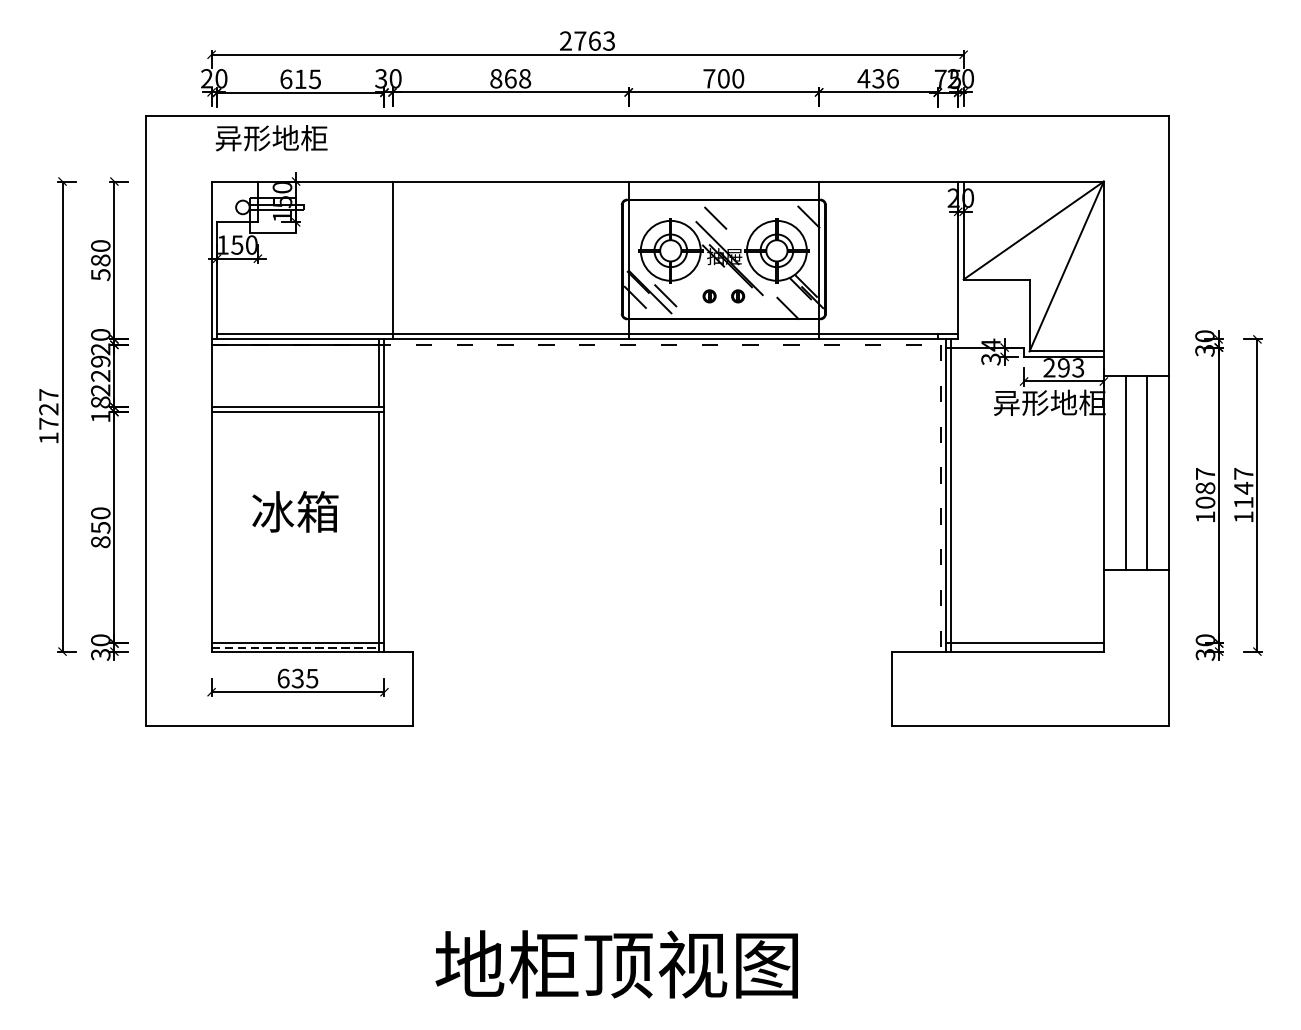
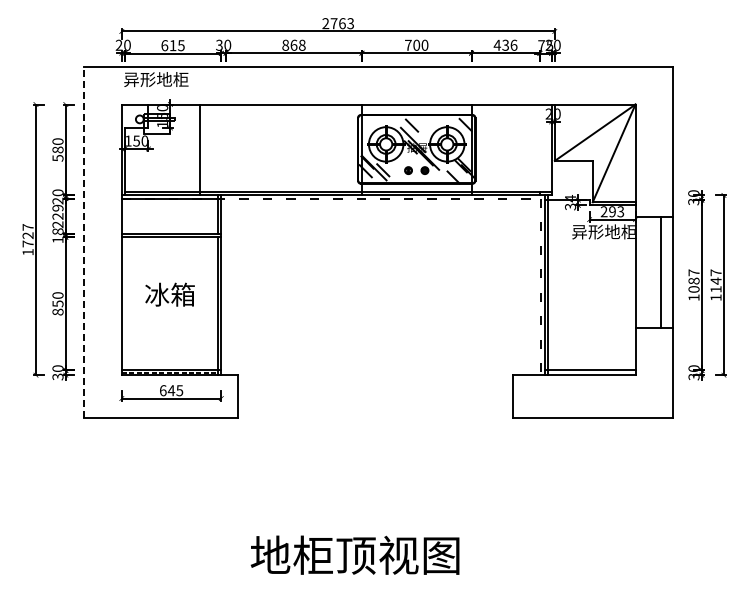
line: (393, 259) -> (200, 149), moved
line: (146, 419) -> (84, 241), solid -> dashed
line: (1126, 471) -> (648, 271), removed
text: (297, 678) -> (171, 390), 635 -> 645

